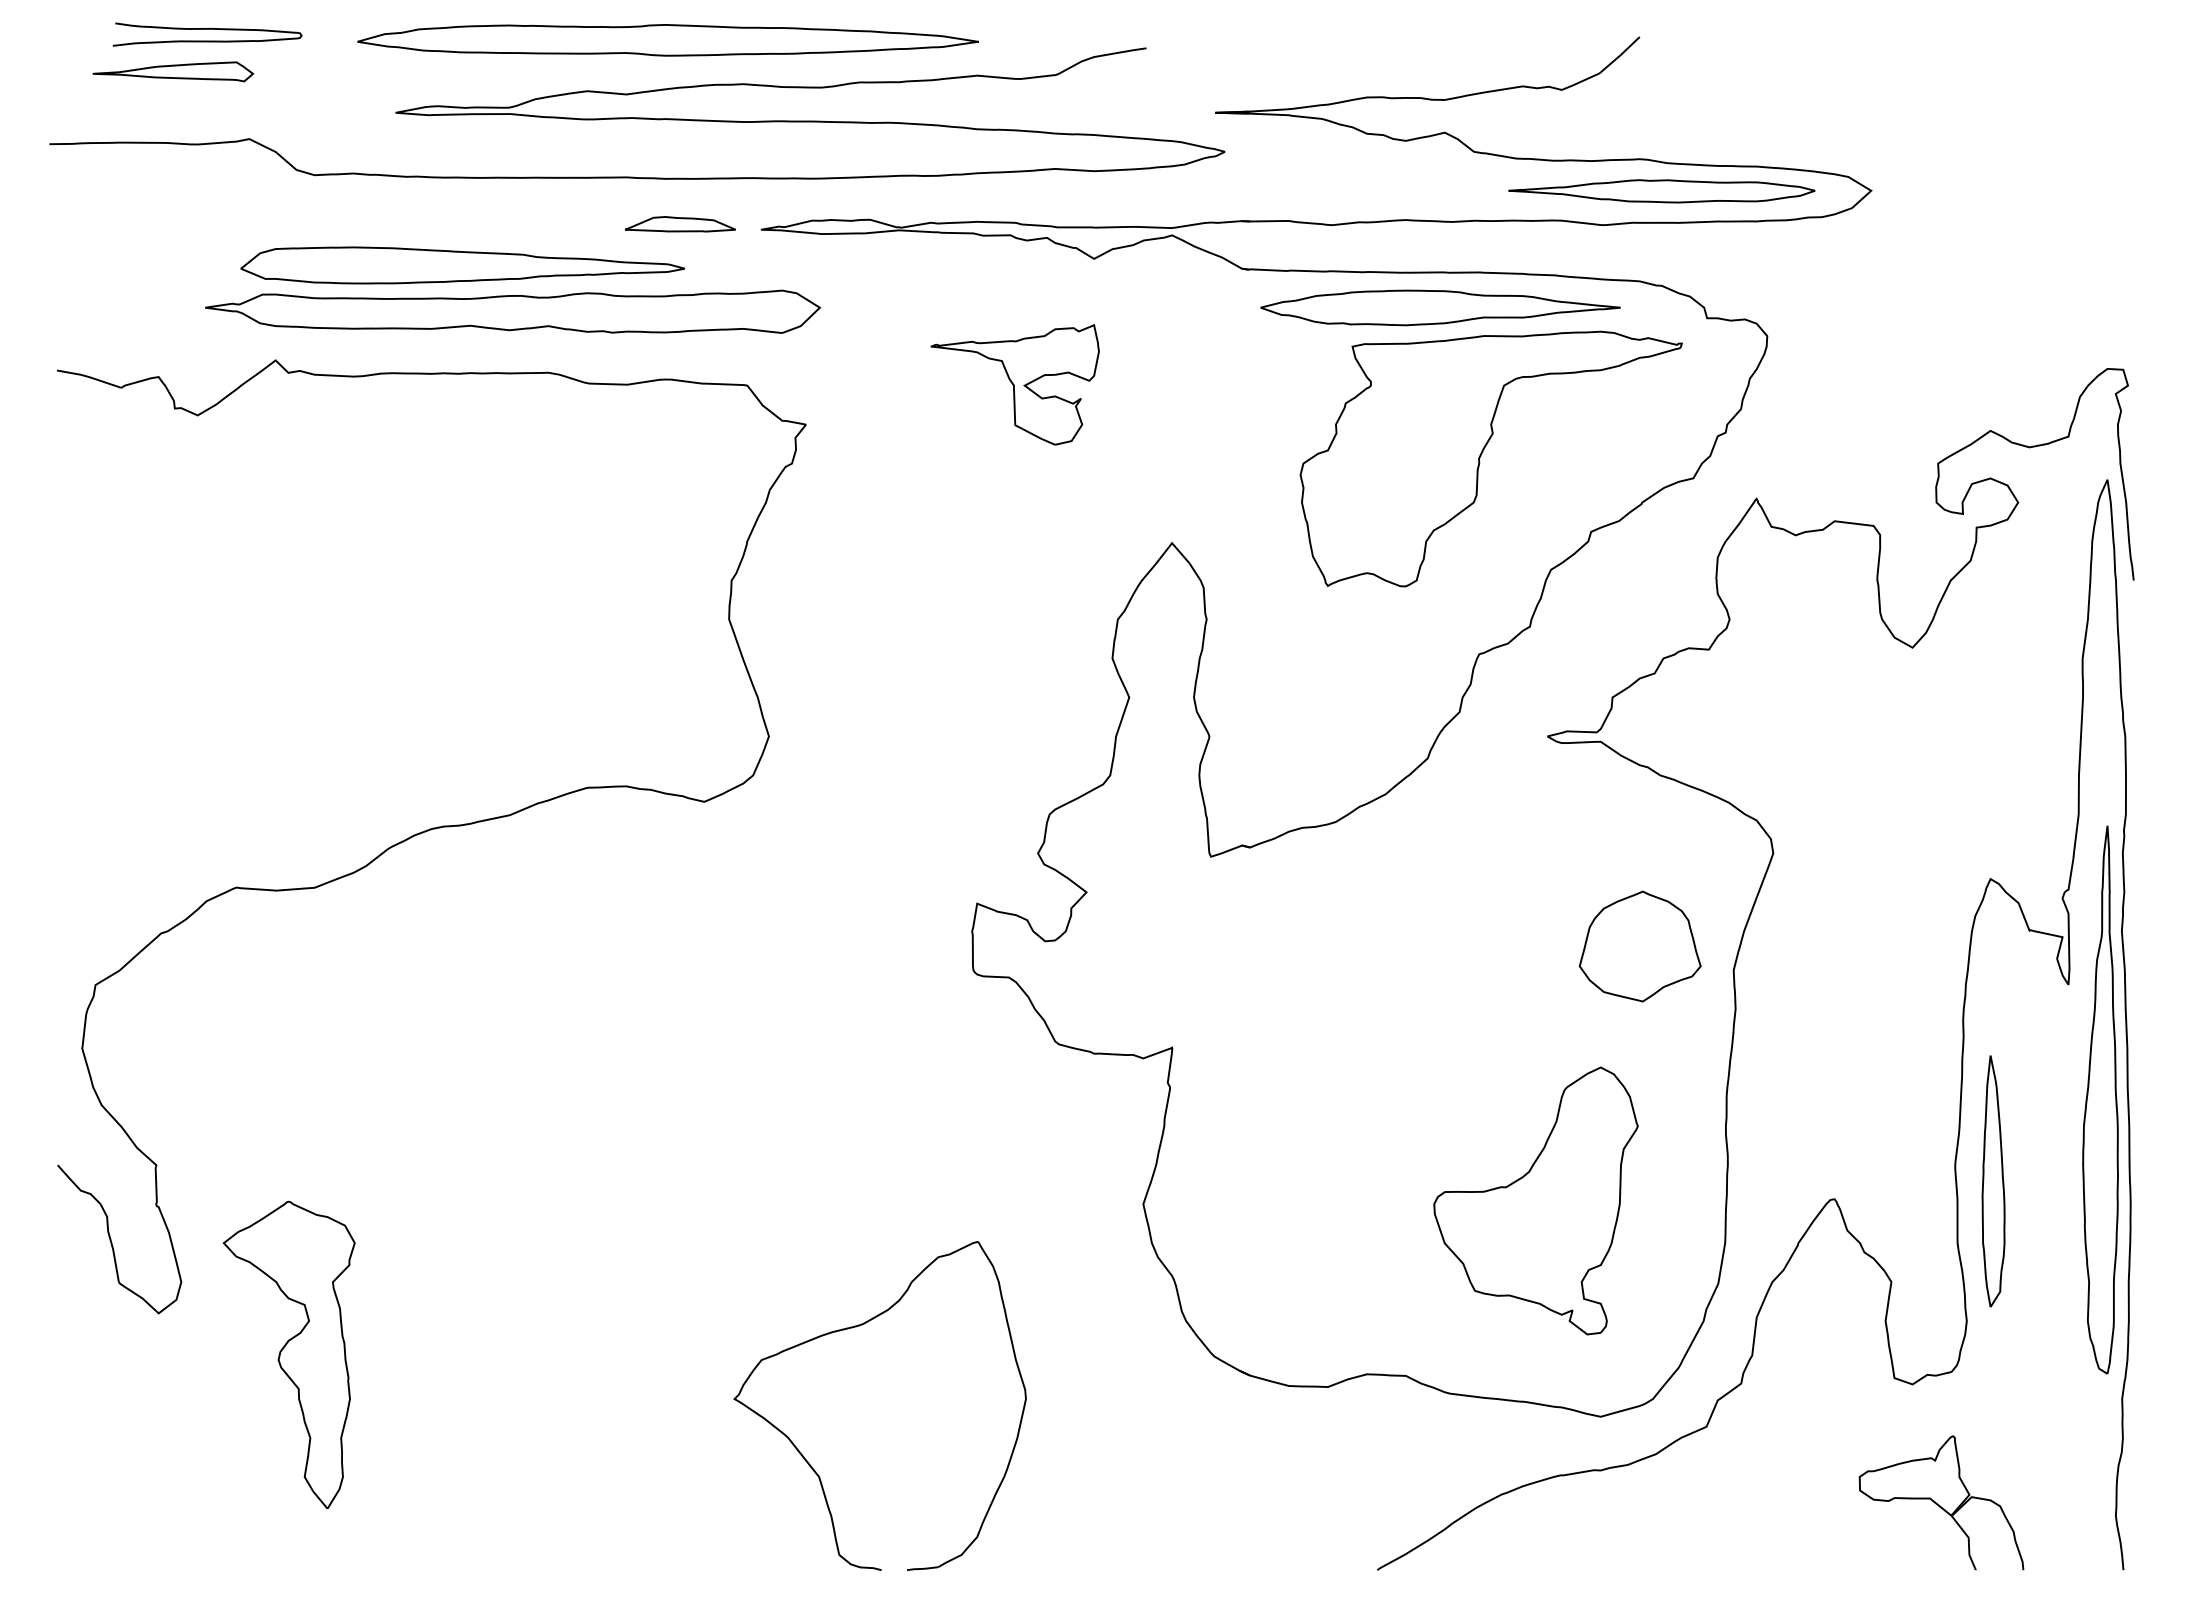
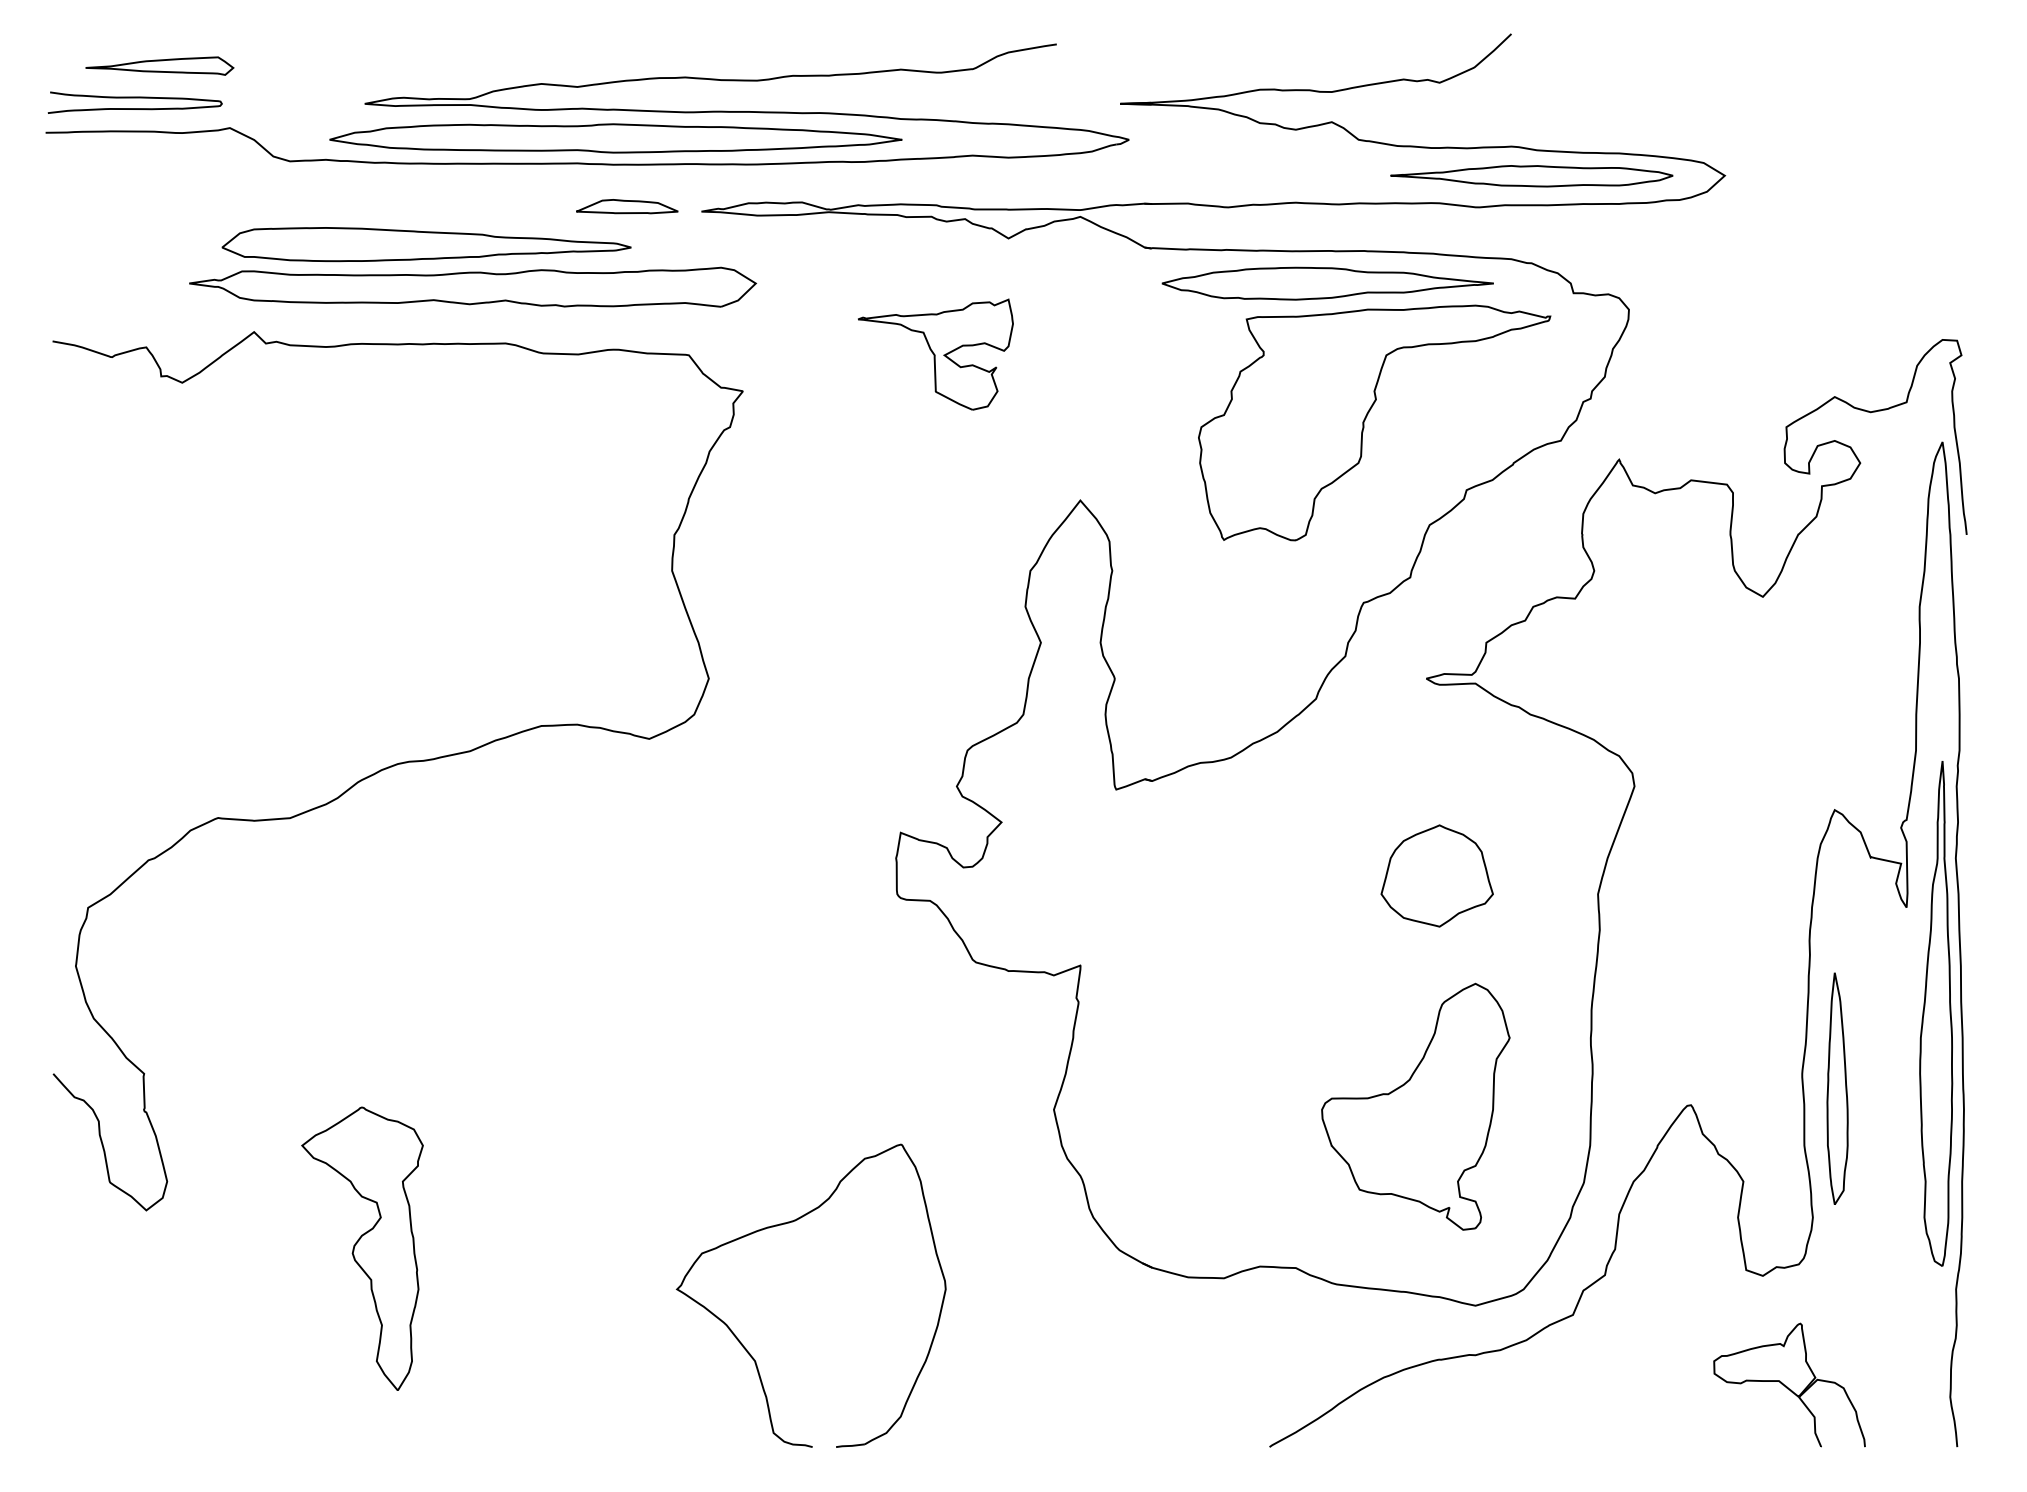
curve: (207, 29) -> (135, 98), moved
part: (667, 40) -> (615, 138), moved
part: (1639, 946) -> (1436, 875), moved
part: (288, 1354) -> (361, 1248), moved

